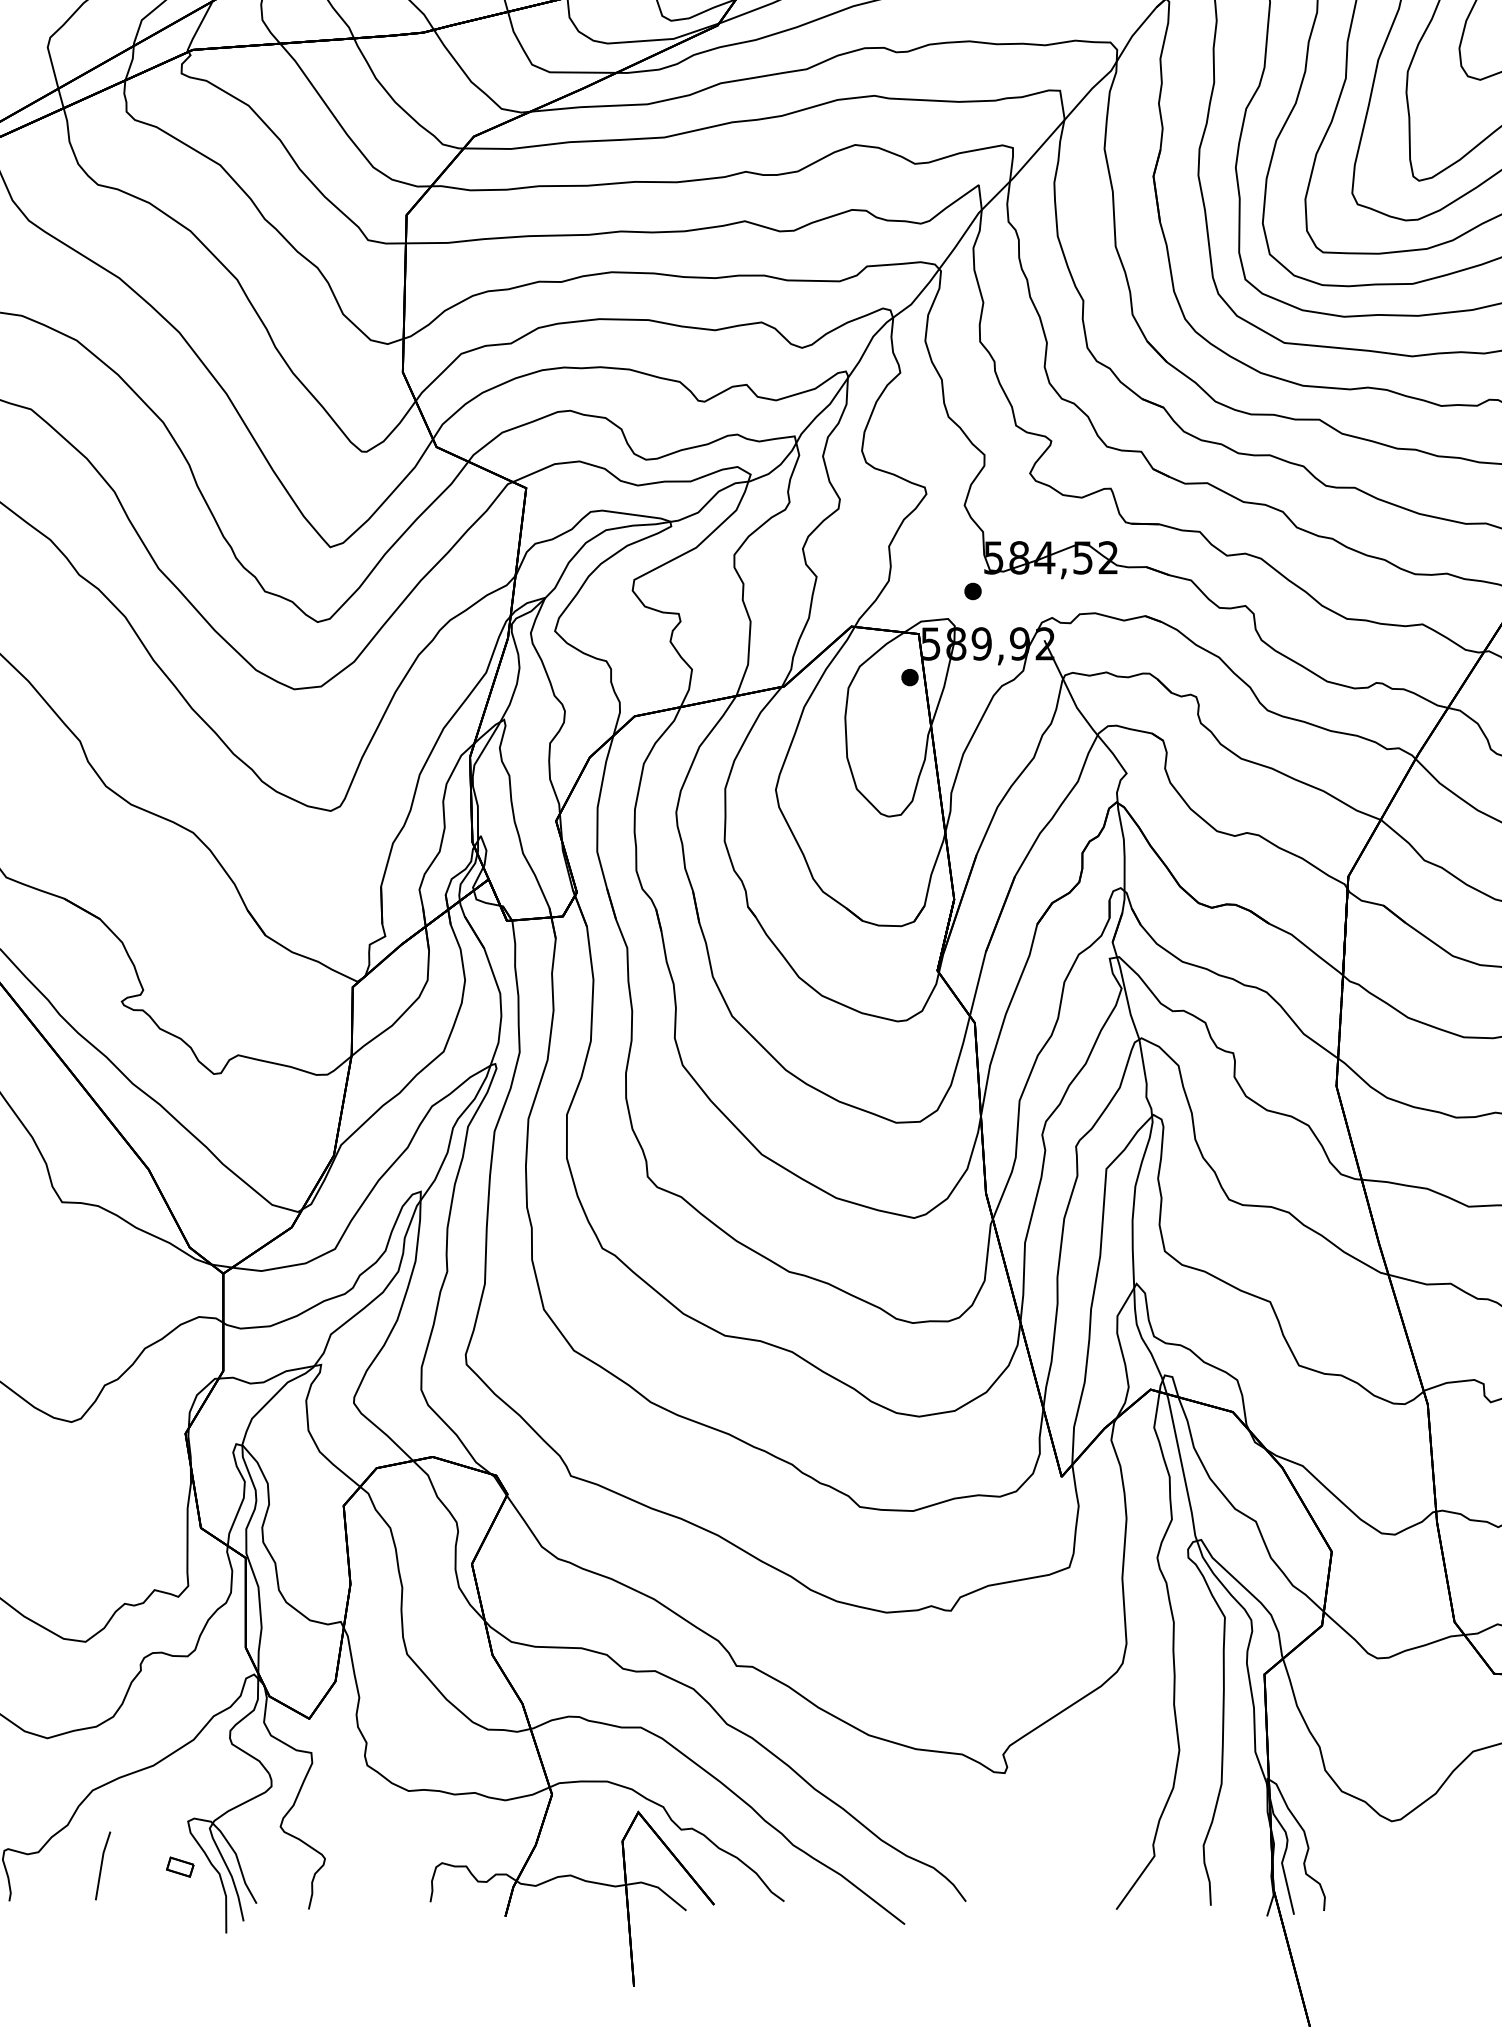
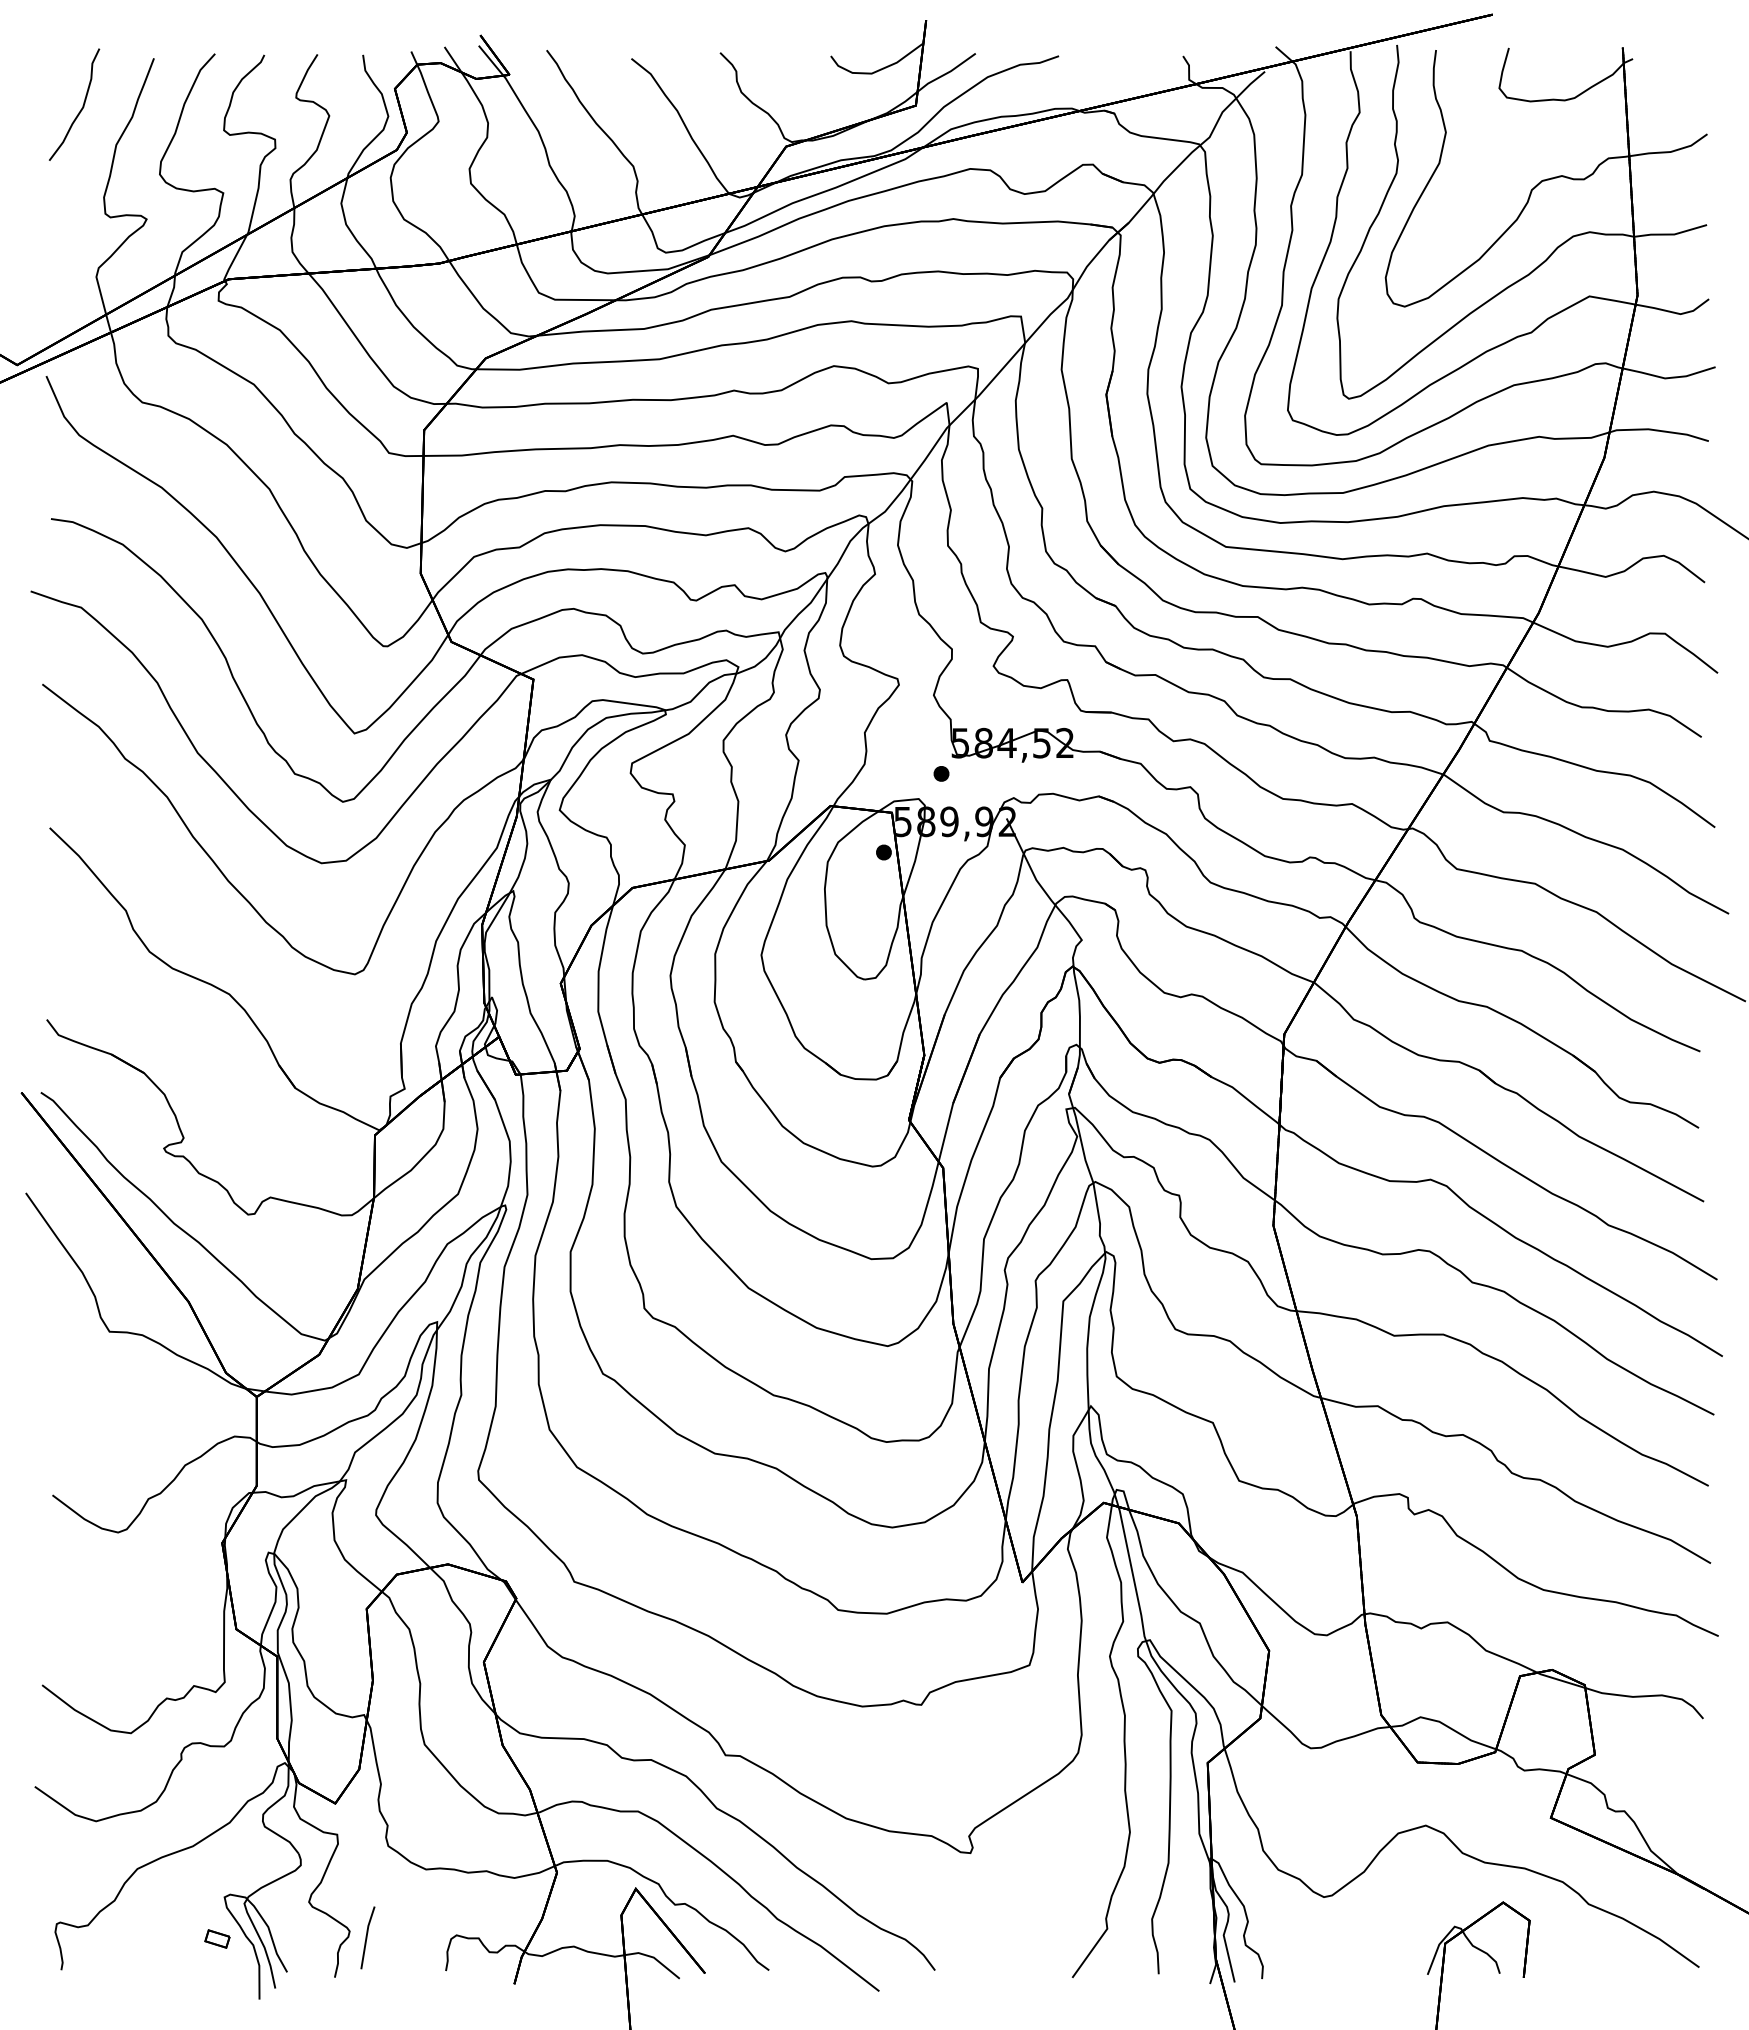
line: (102, 1865) -> (367, 1937), moved

